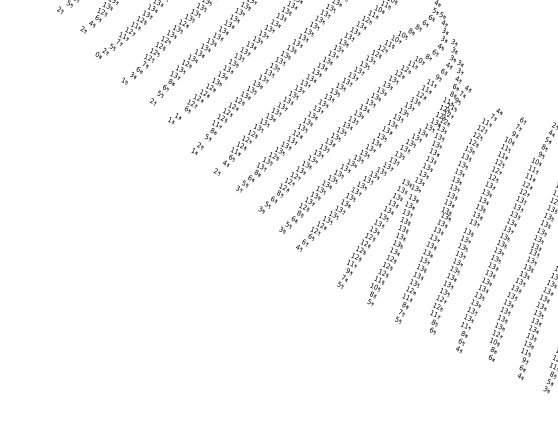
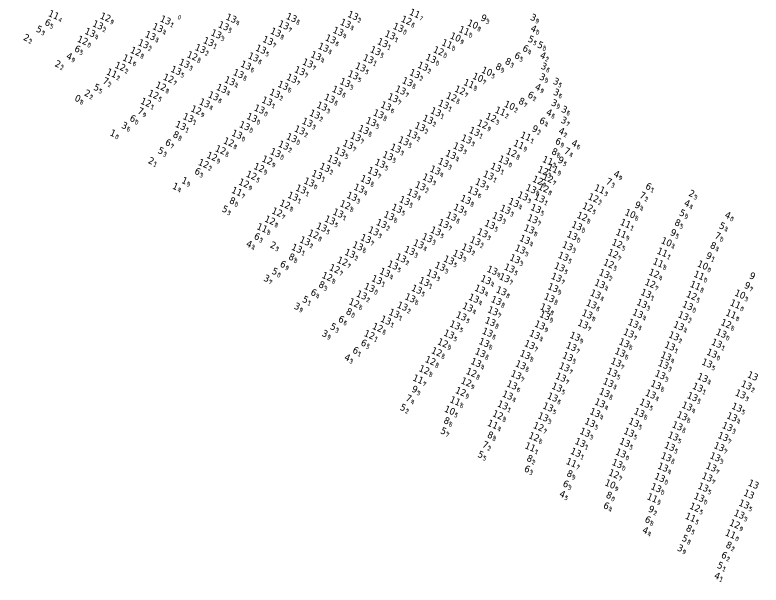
part: (197, 148) -> (212, 224), removed
part: (216, 172) -> (274, 246), moved

